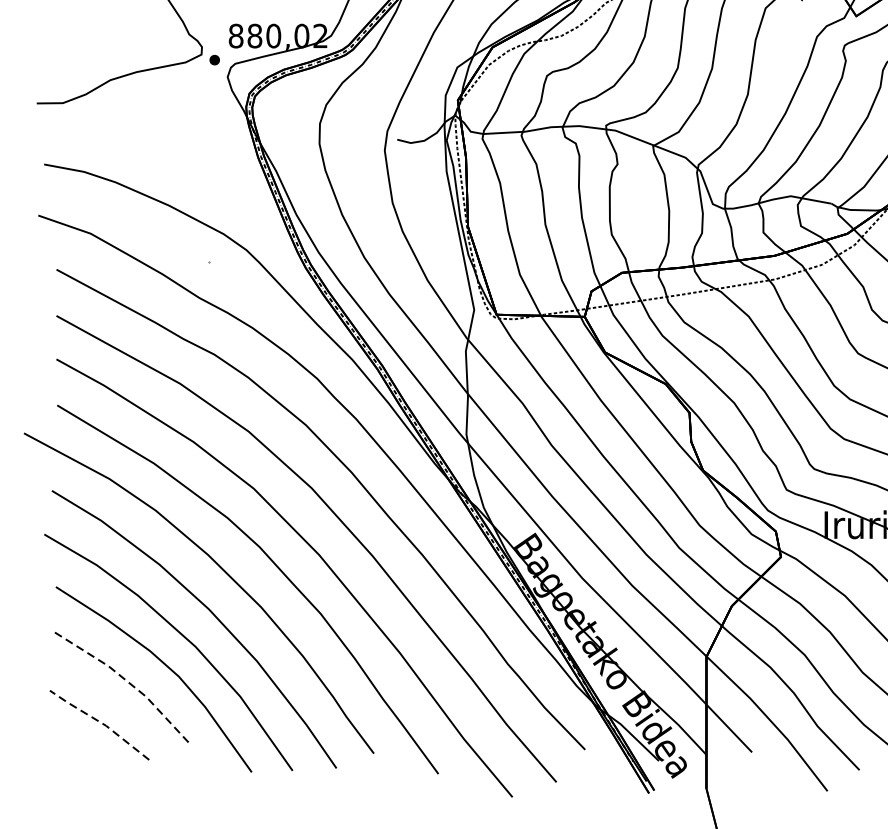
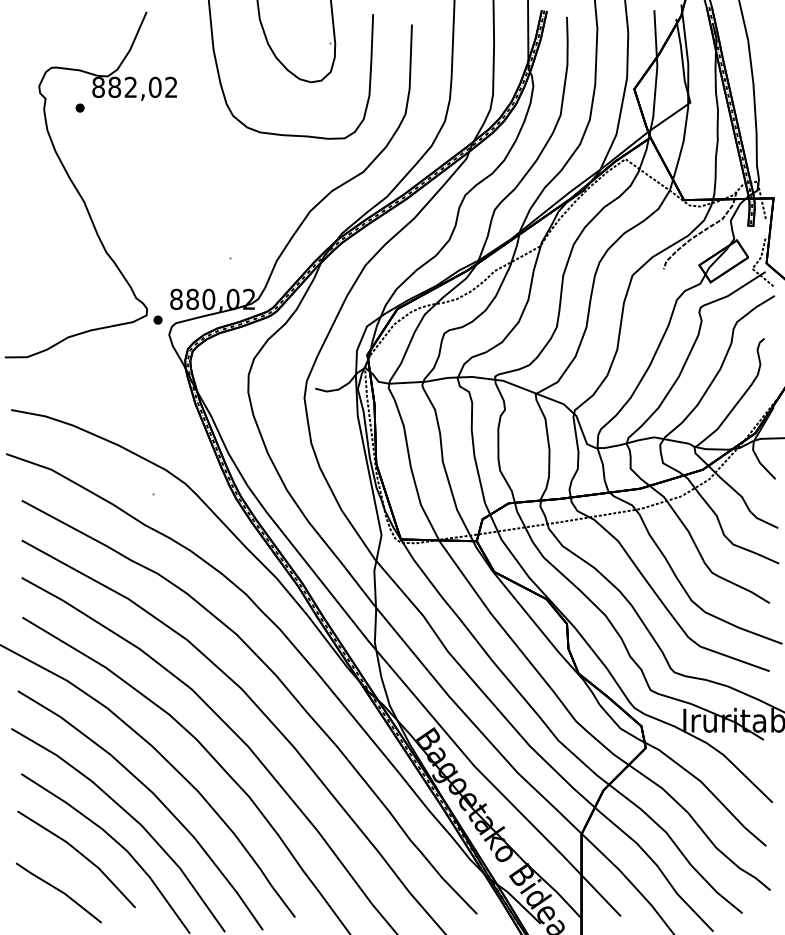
line: (125, 679) -> (81, 853), dashed -> solid
line: (101, 722) -> (60, 890), dashed -> solid

